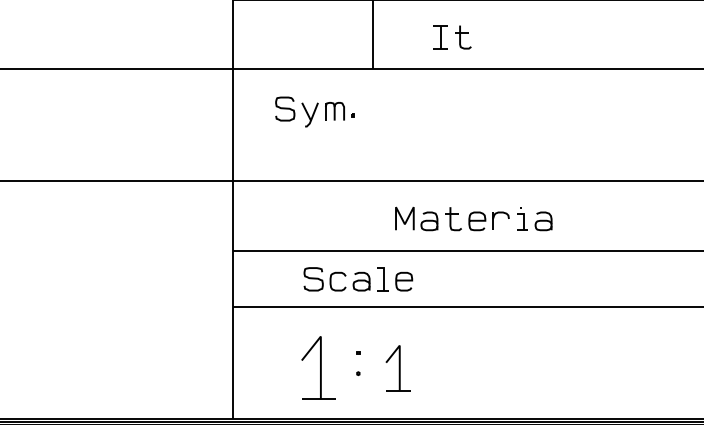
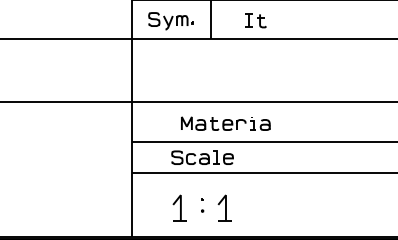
part: (313, 112) -> (170, 21), moved
part: (473, 218) -> (225, 123), moved
part: (317, 367) -> (179, 207), size x0.71

